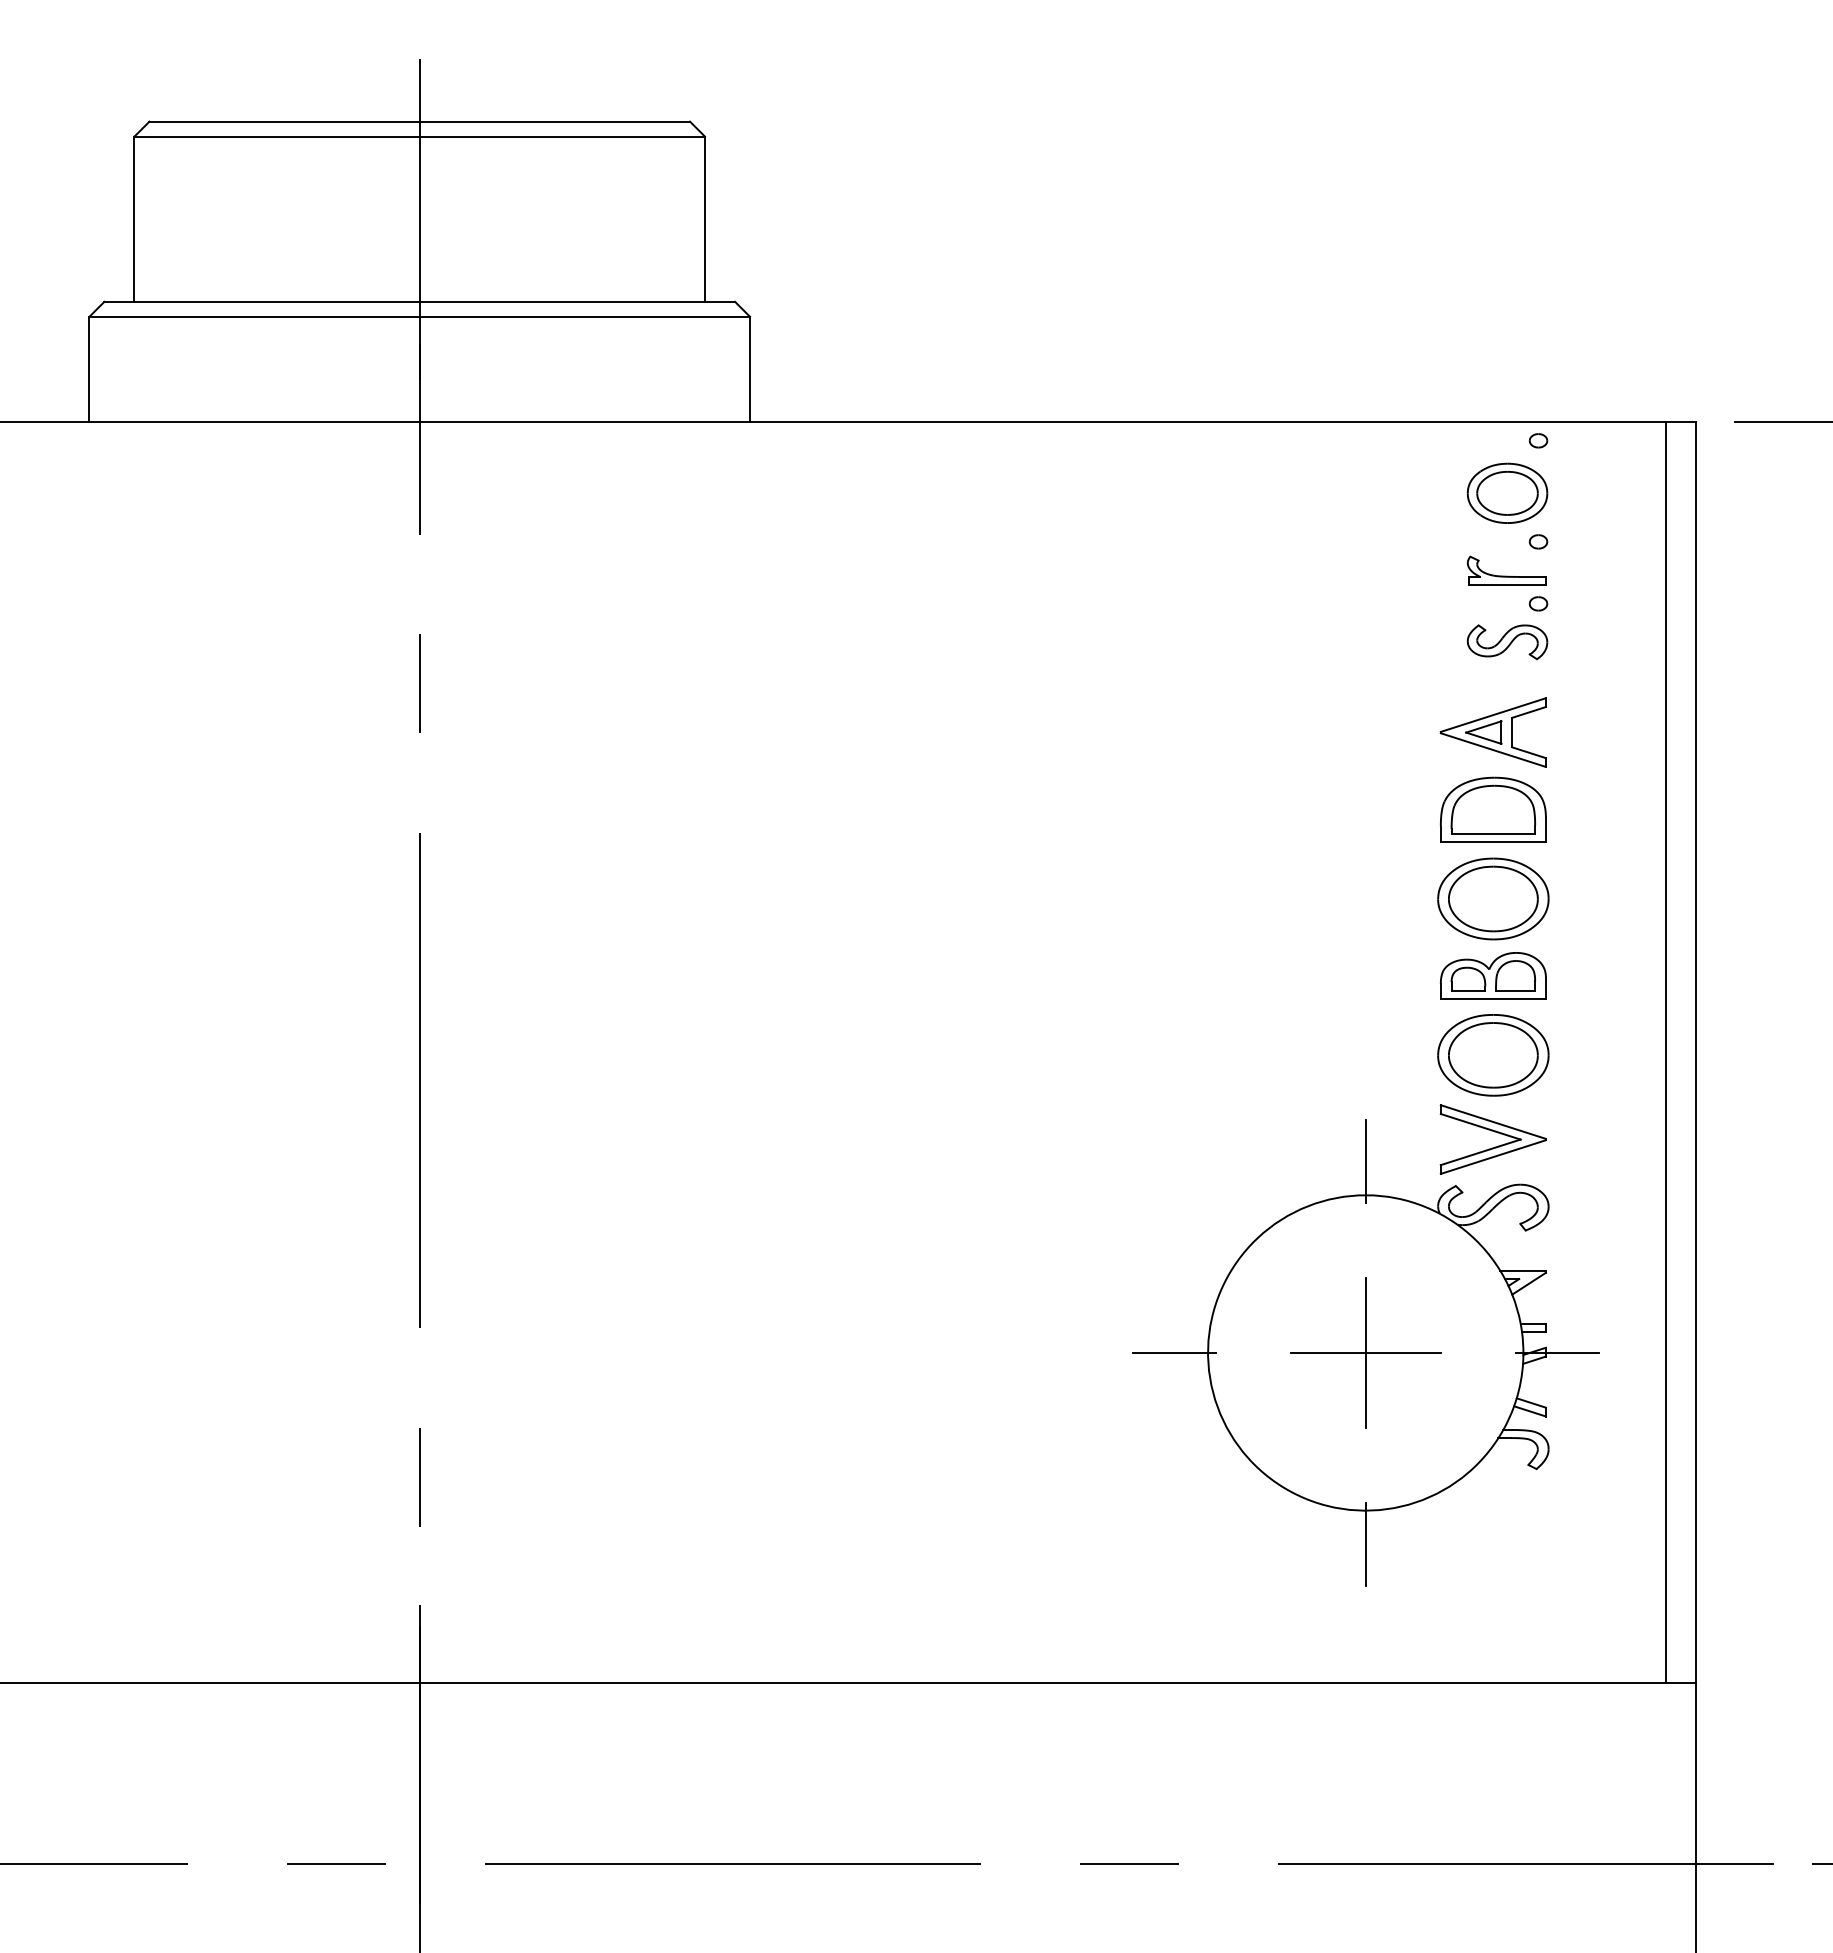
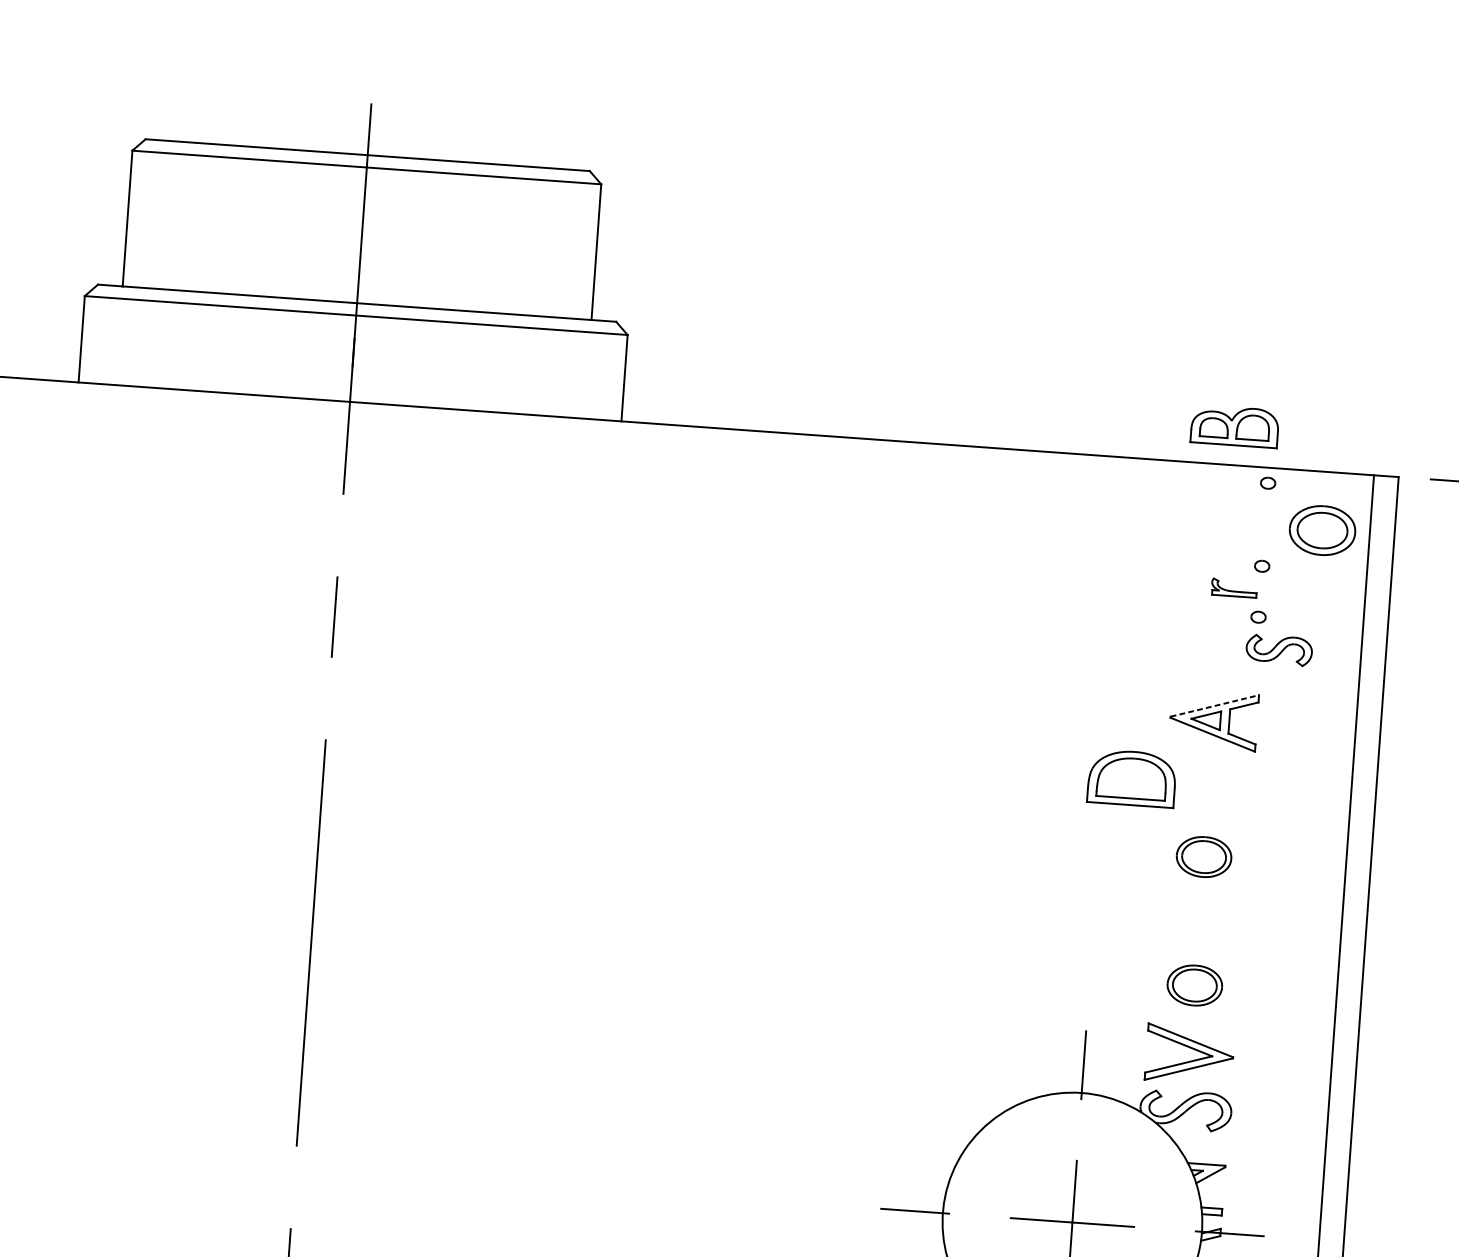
part: (1507, 492) -> (1322, 529), moved
part: (1506, 570) -> (1234, 587), size x0.7
part: (1507, 642) -> (1279, 650), moved
line: (1493, 714) -> (1215, 705), solid -> dashed
part: (1493, 809) -> (1132, 778), moved
part: (1493, 898) -> (1204, 856), size x0.6
part: (1493, 975) -> (1235, 426), moved
part: (1493, 1055) -> (1194, 985), size x0.6

